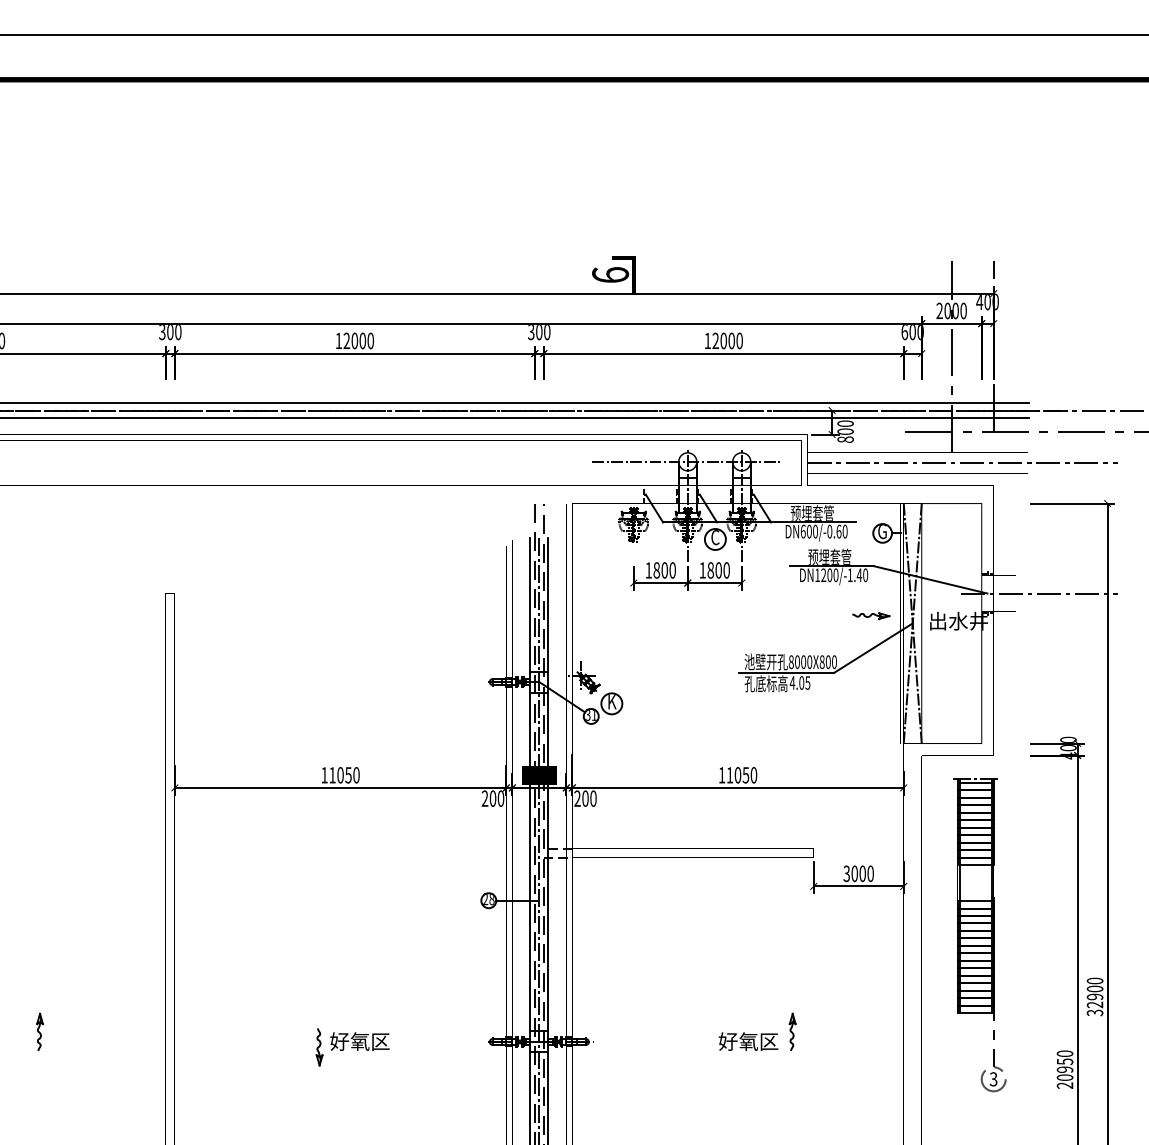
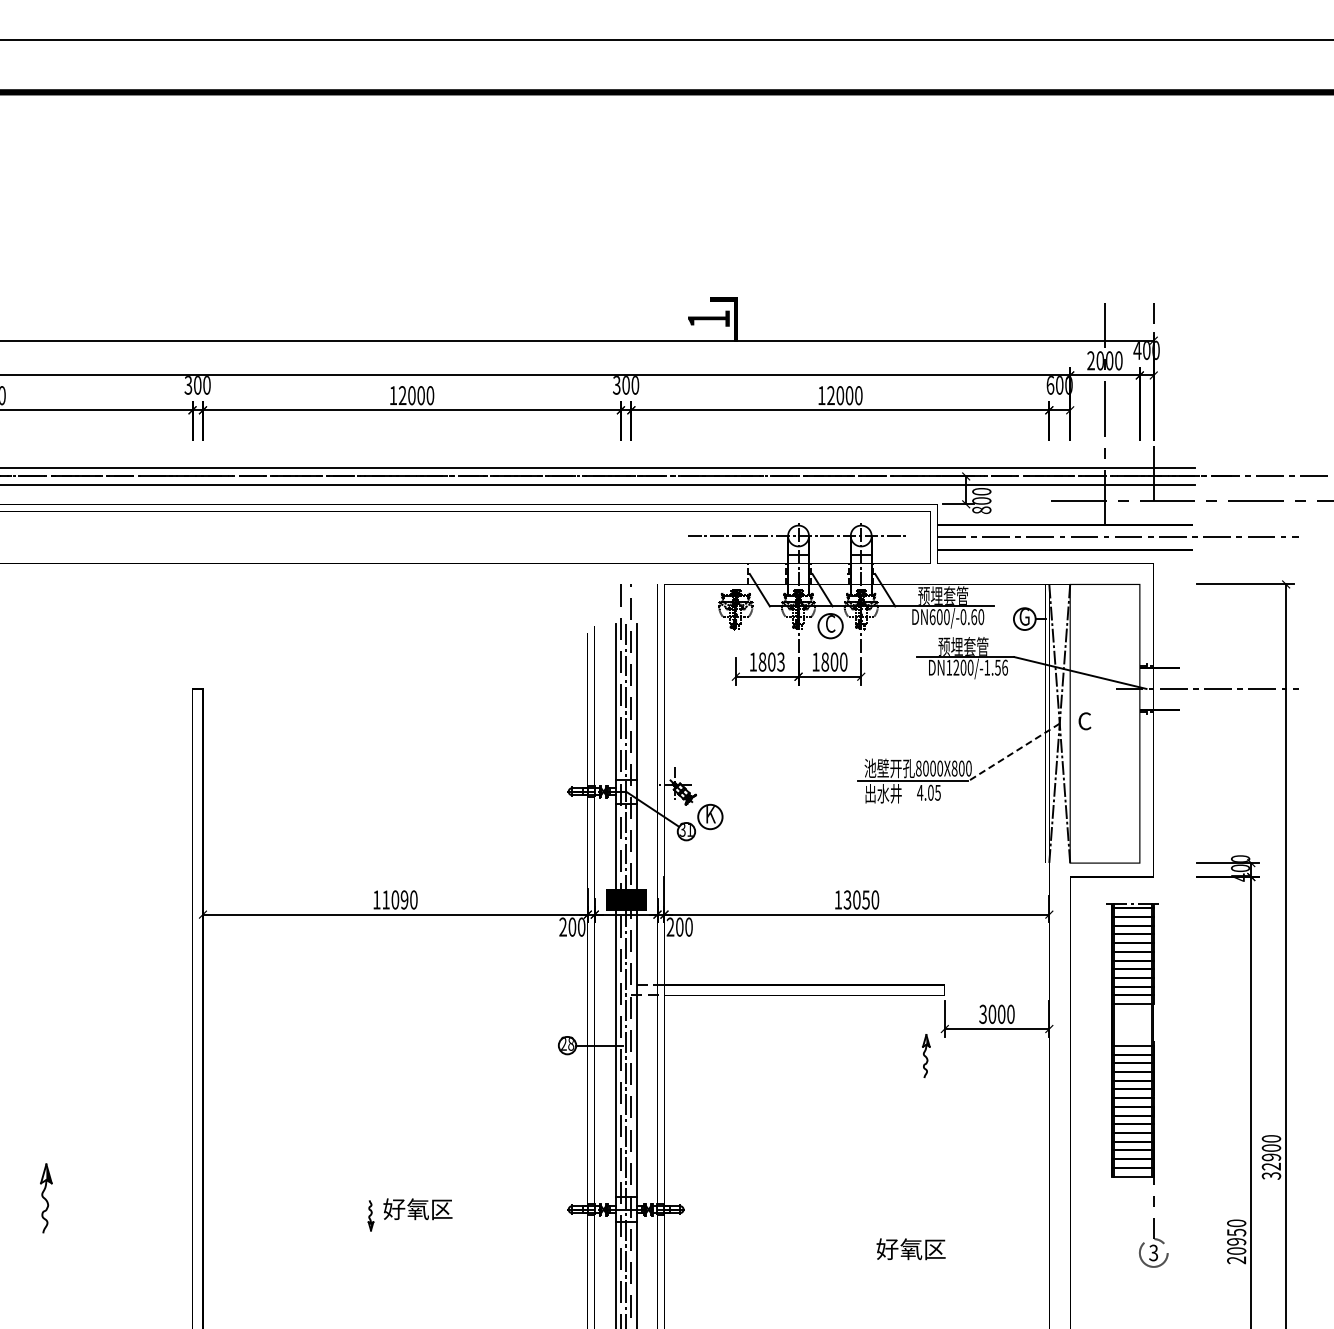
text: (610, 274) -> (708, 318), 6 -> 1
text: (672, 569) -> (780, 661), 1800 -> 1803
text: (862, 575) -> (1001, 667), DN1200/-1.40 -> DN1200/-1.56
part: (871, 615) -> (1011, 714), removed
text: (958, 620) -> (1112, 720), 出水井 -> C
line: (872, 648) -> (1013, 752), solid -> dashed
text: (766, 683) -> (889, 793), 孔底标高 -> 出水井
text: (348, 774) -> (404, 899), 11050 -> 11090
text: (729, 774) -> (847, 899), 11050 -> 13050
part: (40, 1031) -> (46, 1197), size x1.6
part: (792, 1031) -> (926, 1055), moved
text: (748, 1041) -> (910, 1249), moved
part: (319, 1047) -> (370, 1215), size x0.7

